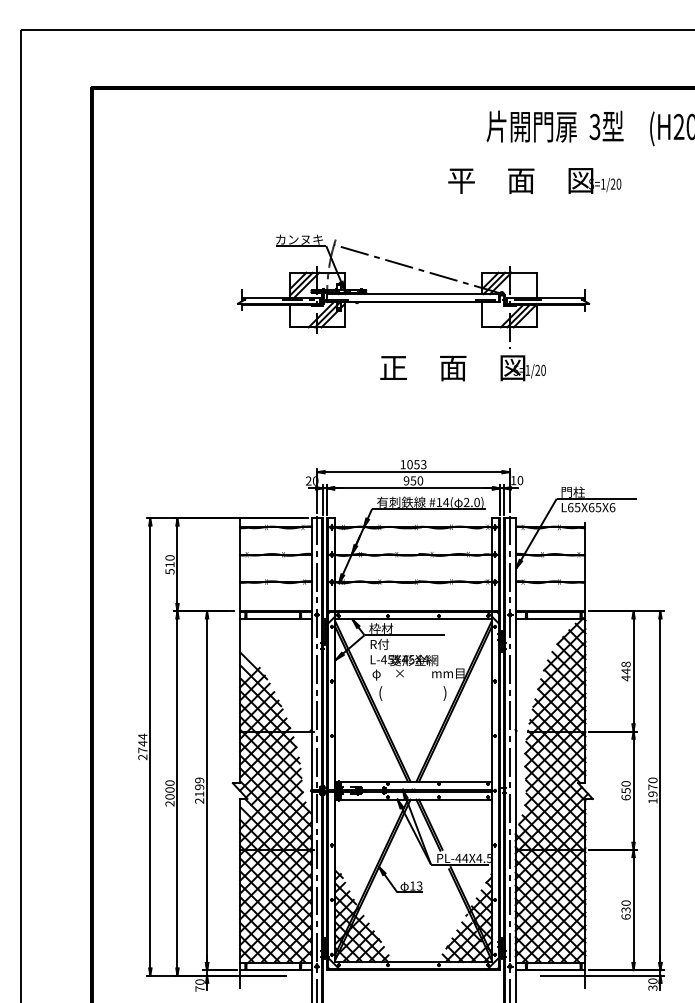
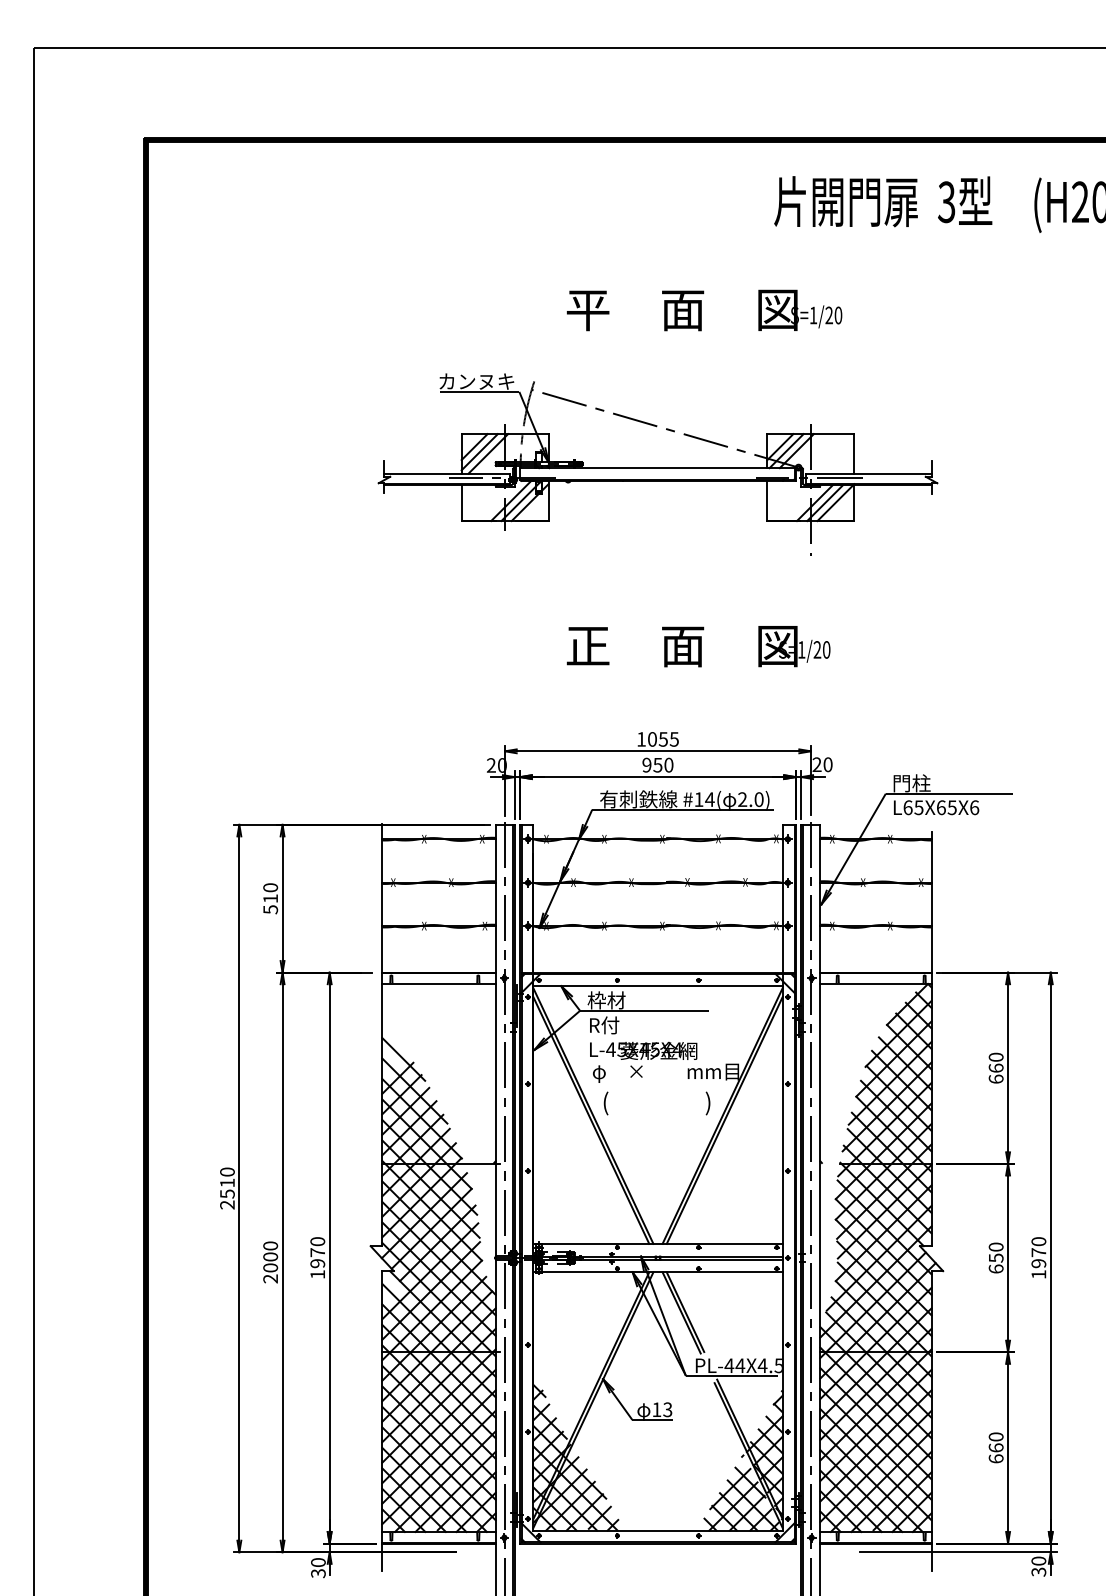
text: (534, 180) -> (704, 309), moved
text: (462, 368) -> (697, 646), moved
text: (423, 464) -> (673, 739), 1053 -> 1055
text: (513, 480) -> (817, 764), 10 -> 20
text: (625, 671) -> (995, 1068), 448 -> 660
text: (142, 743) -> (226, 1182), 2744 -> 2510
text: (199, 790) -> (317, 1257), 2199 -> 1970
text: (625, 909) -> (995, 1447), 630 -> 660
text: (199, 988) -> (317, 1572), 70 -> 30

